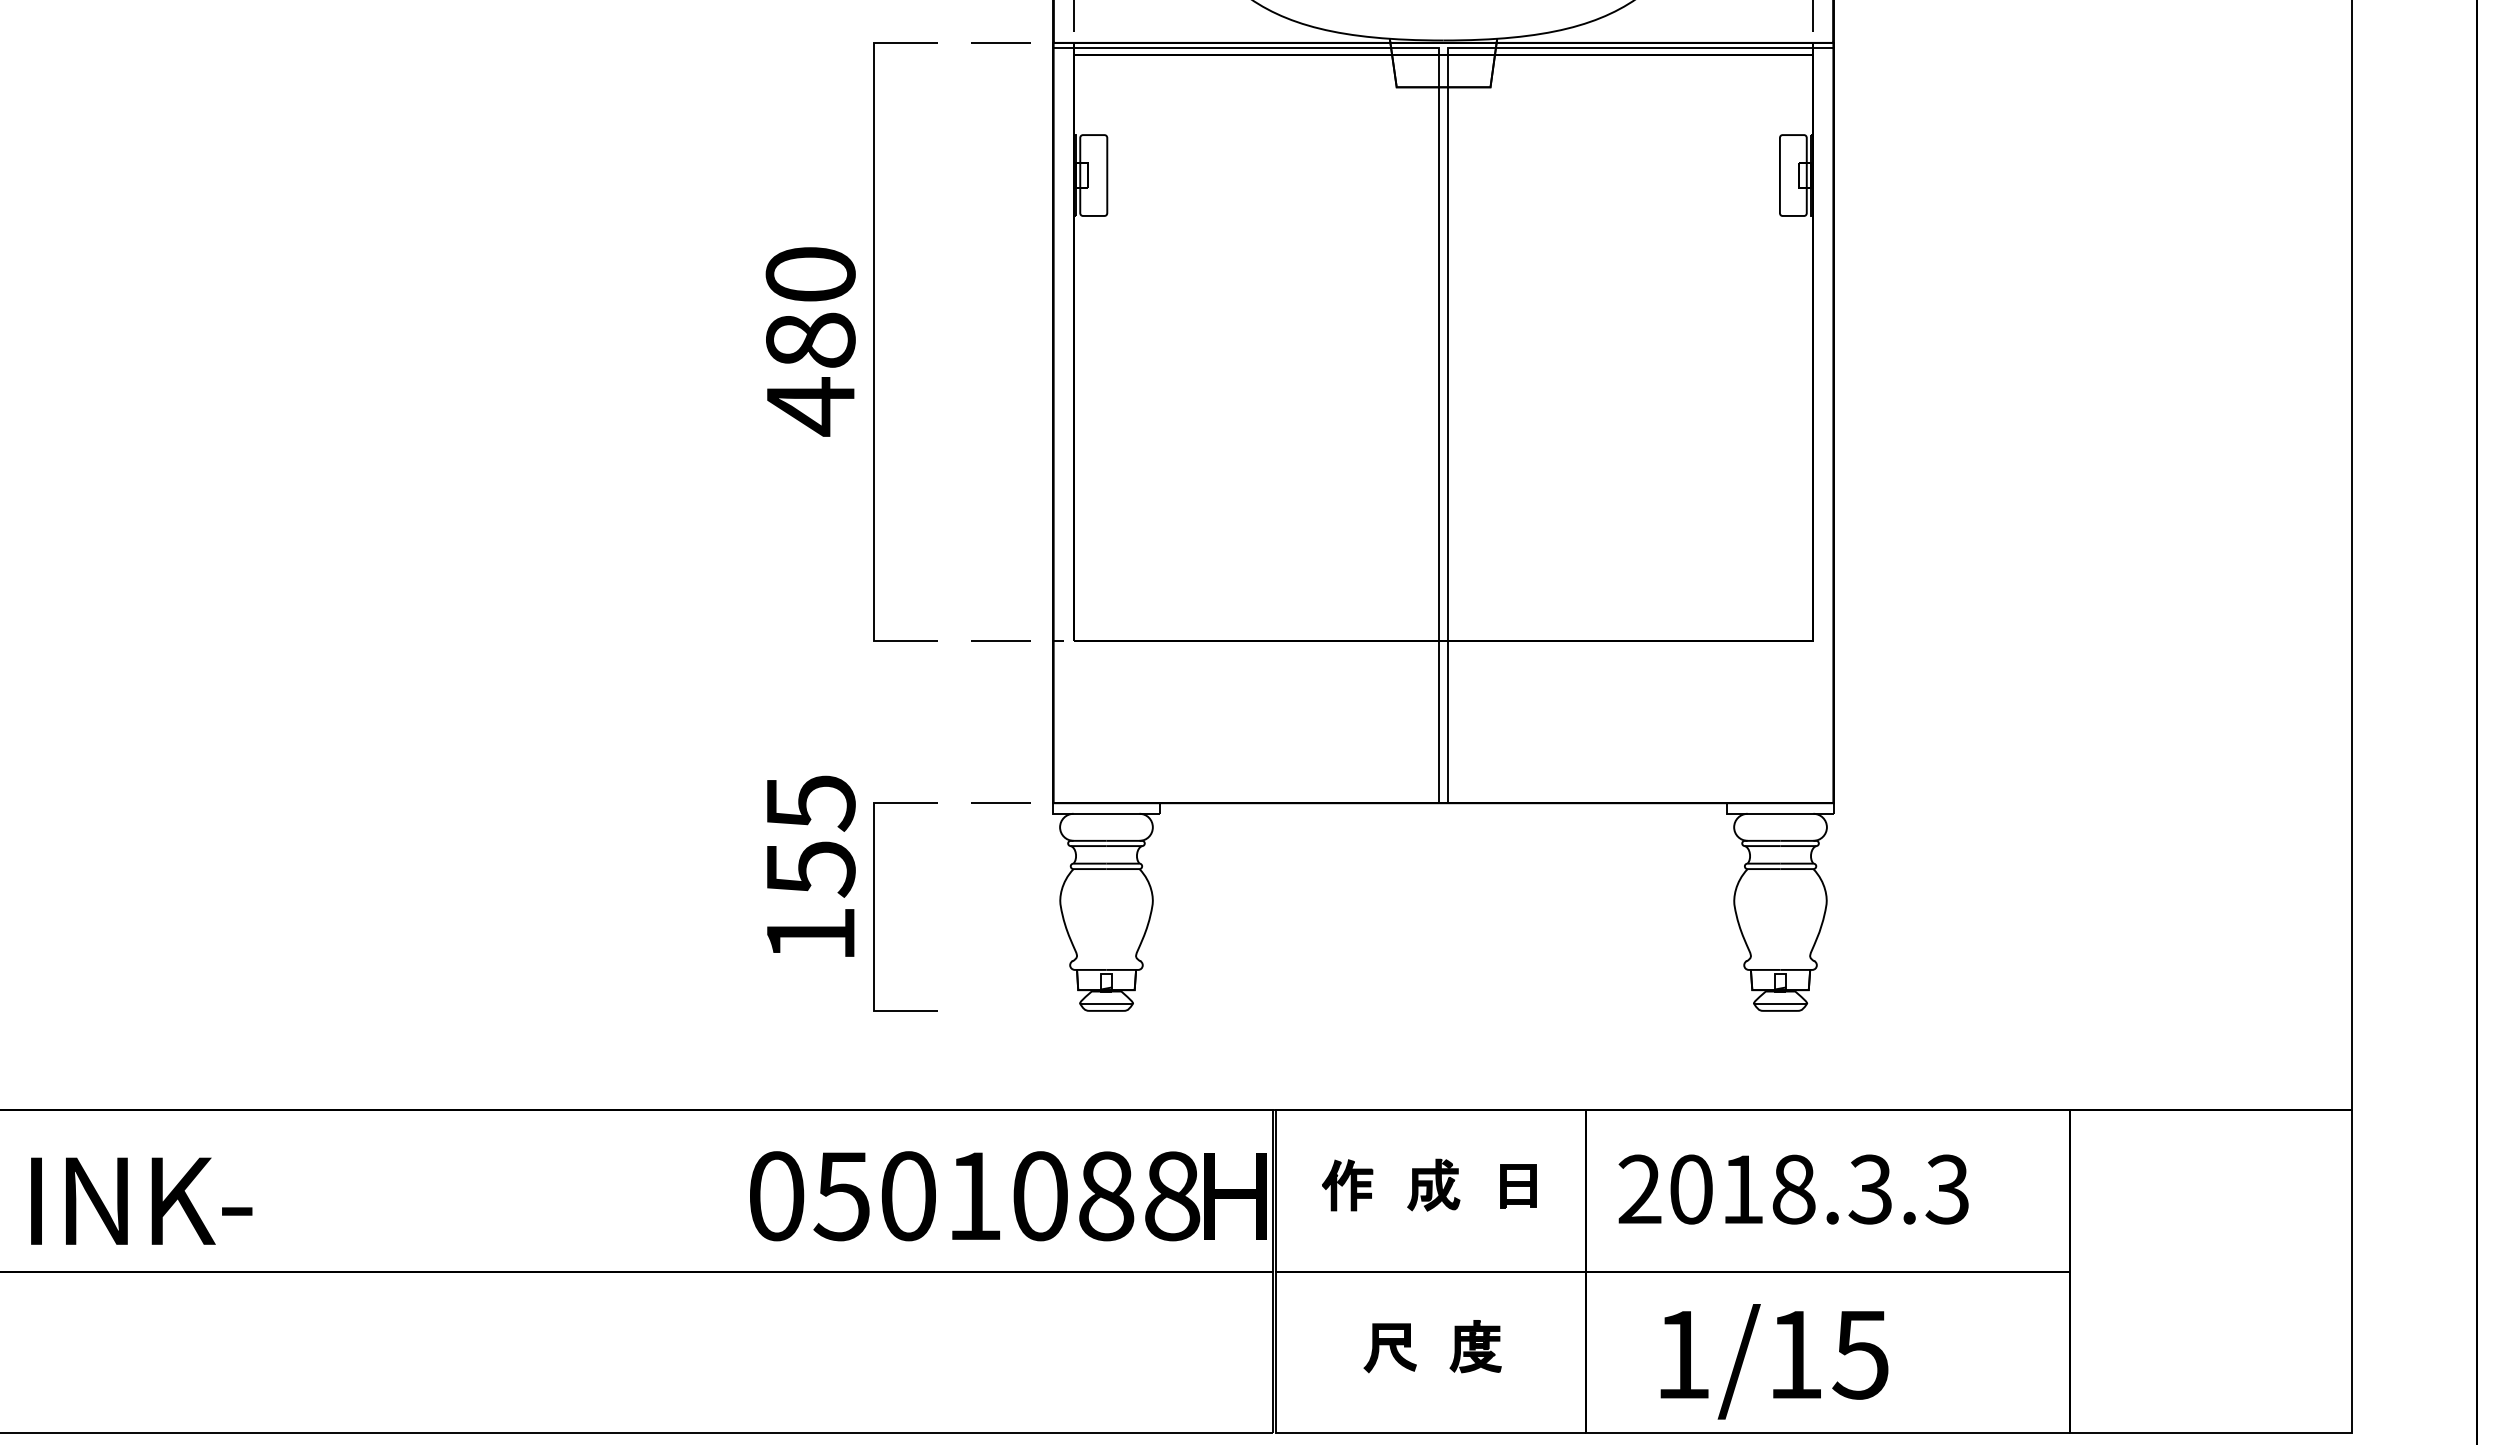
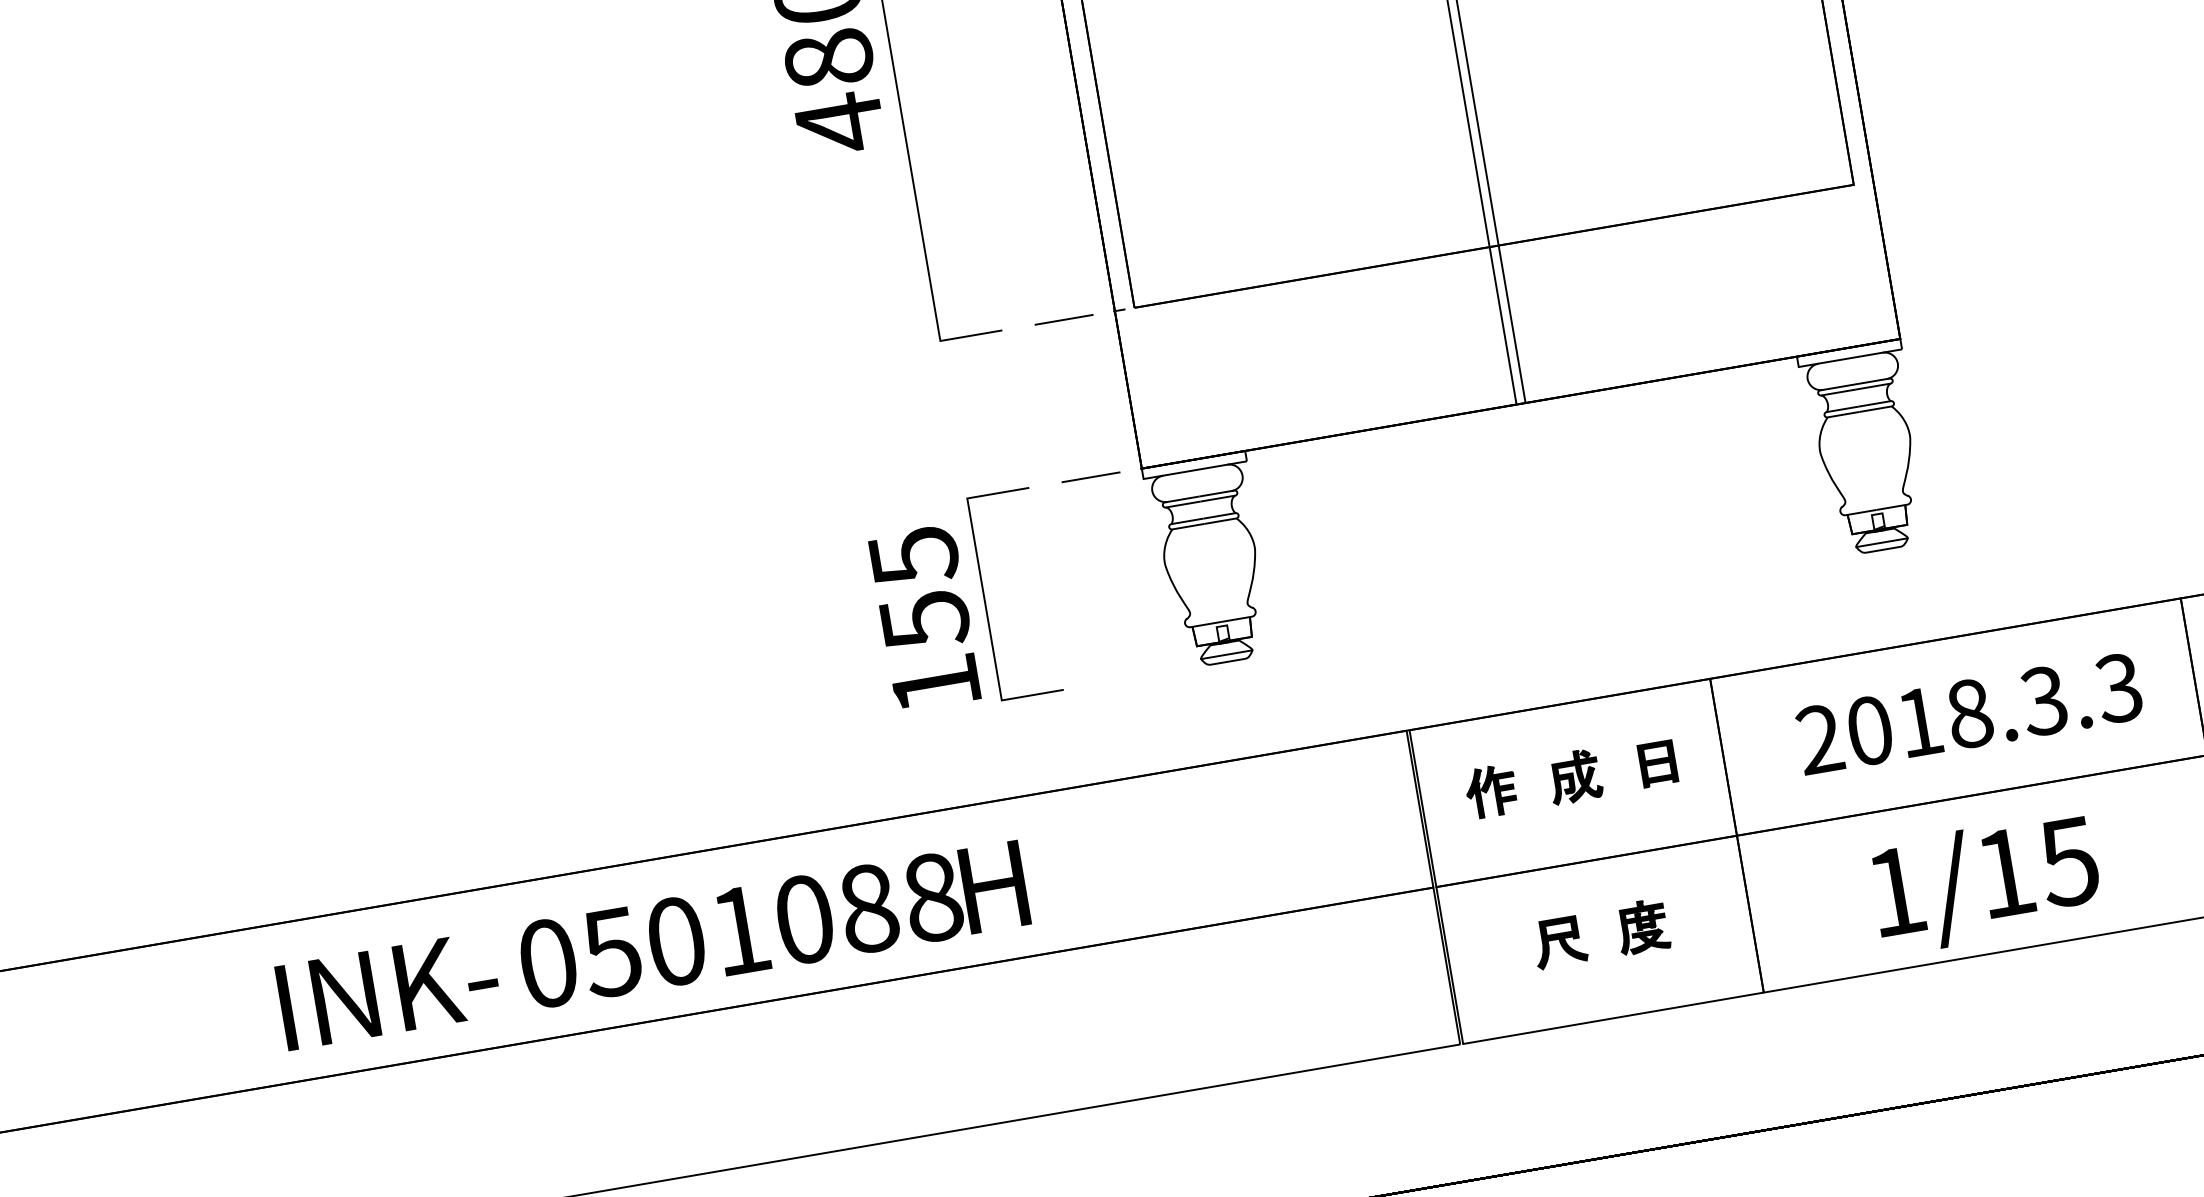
text: (811, 865) -> (925, 617), moved
text: (1793, 1189) -> (1969, 713), moved
text: (1008, 1196) -> (773, 925), moved
text: (141, 1200) -> (388, 990), moved
text: (1774, 1361) -> (1986, 883), moved

